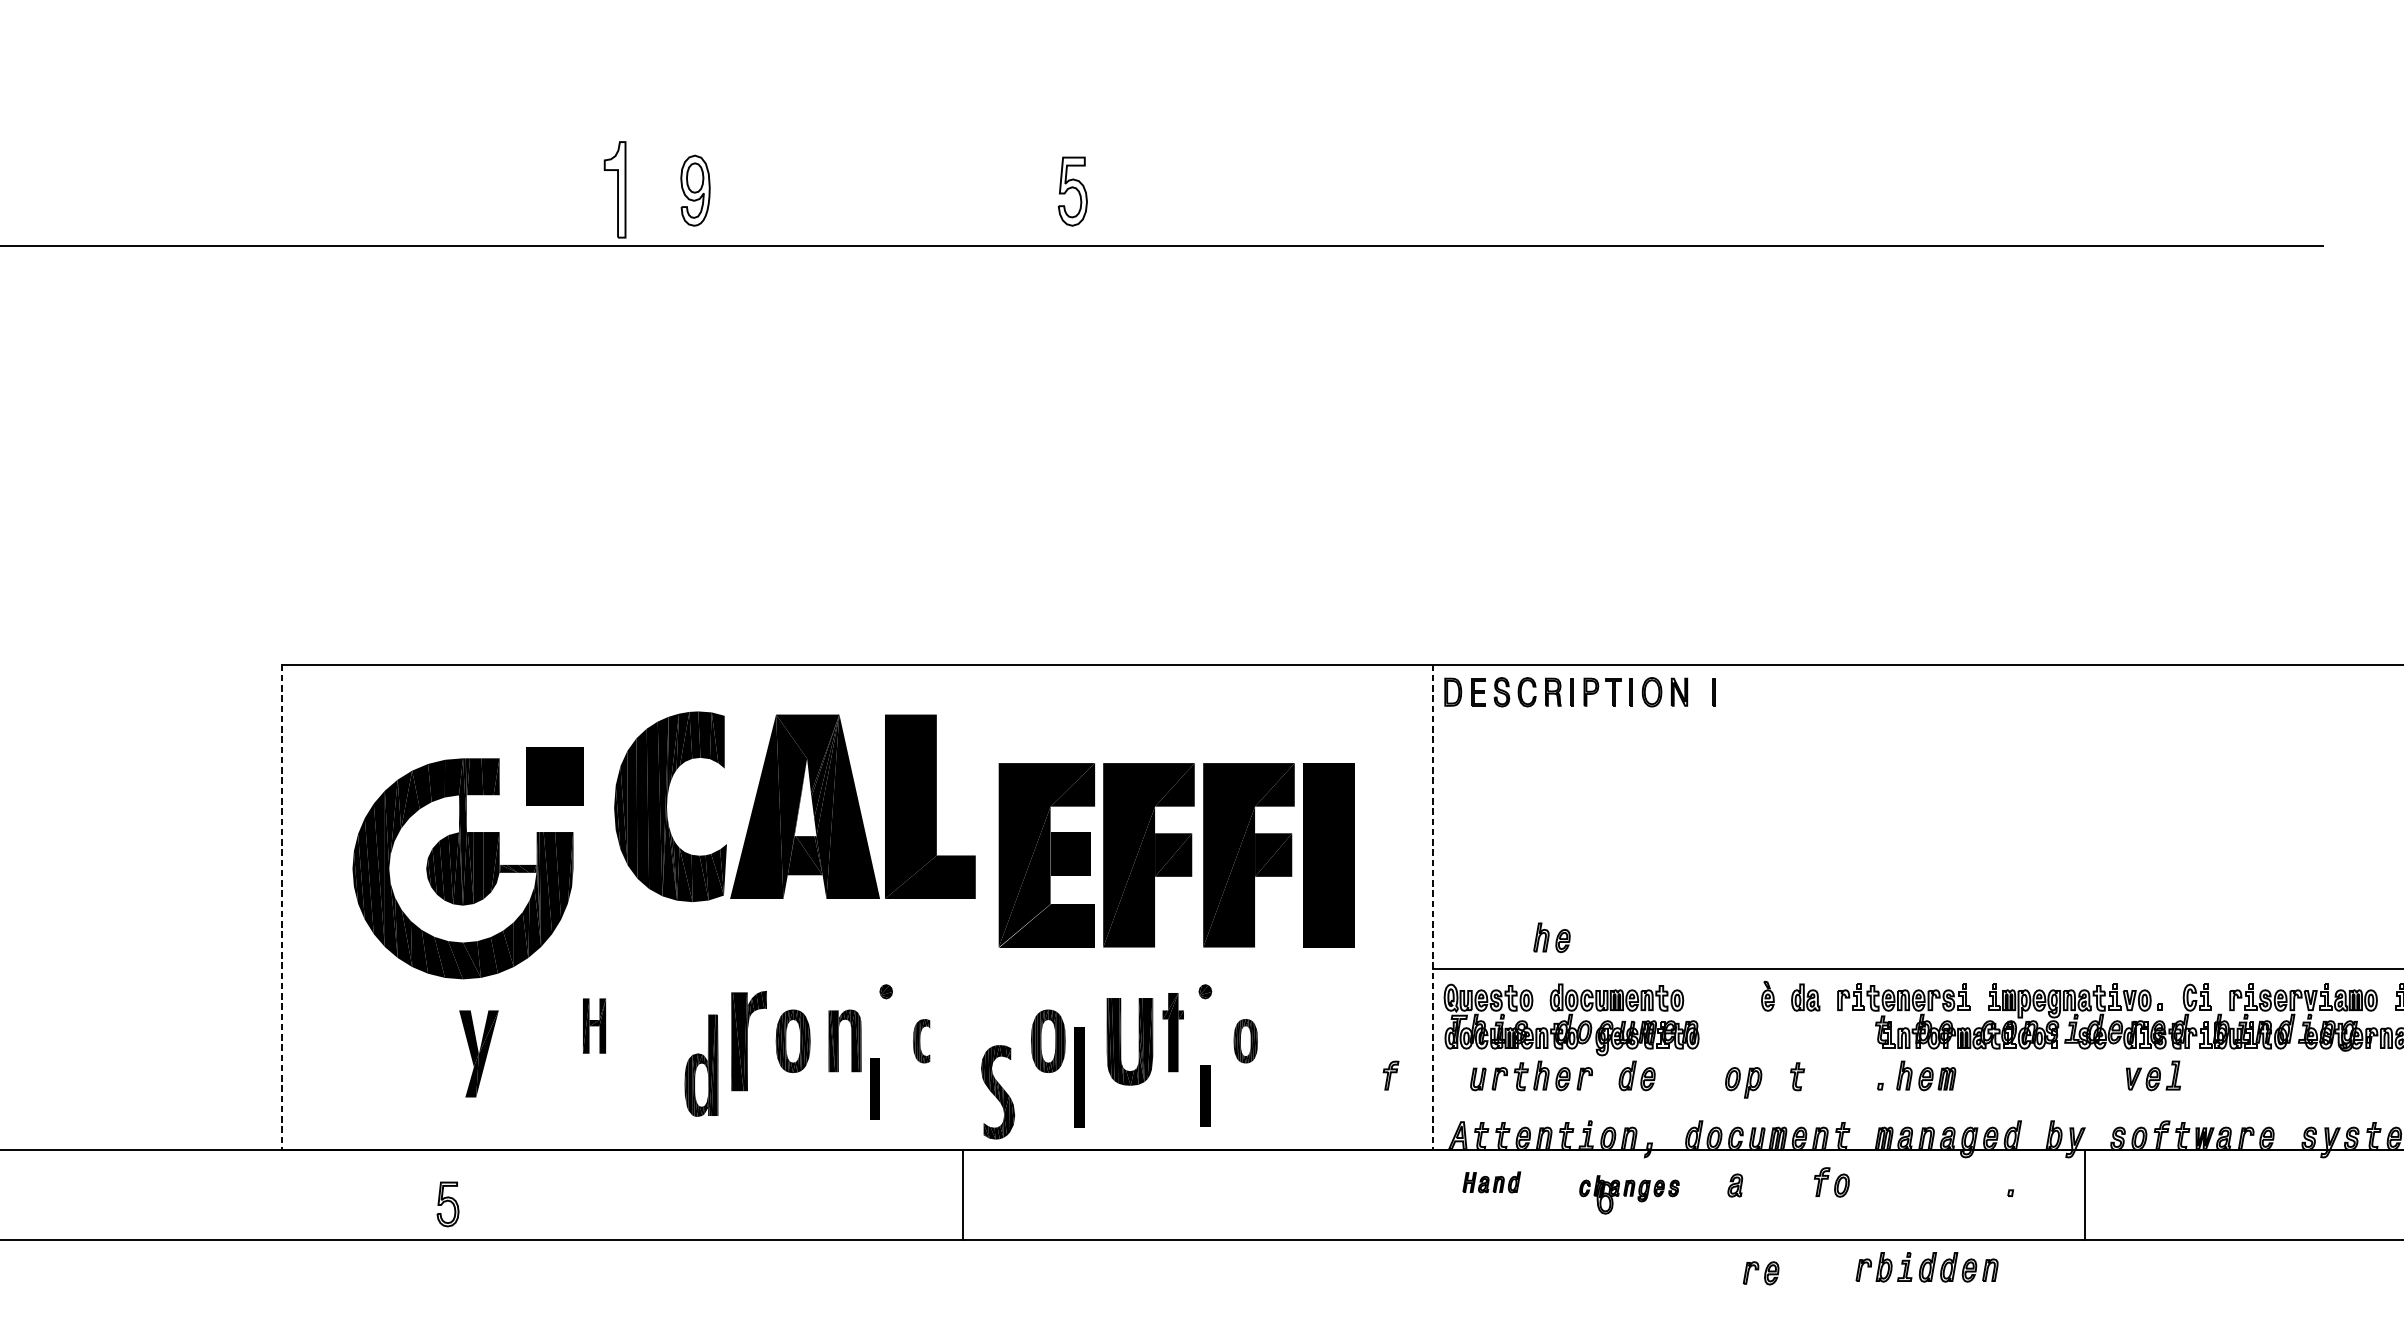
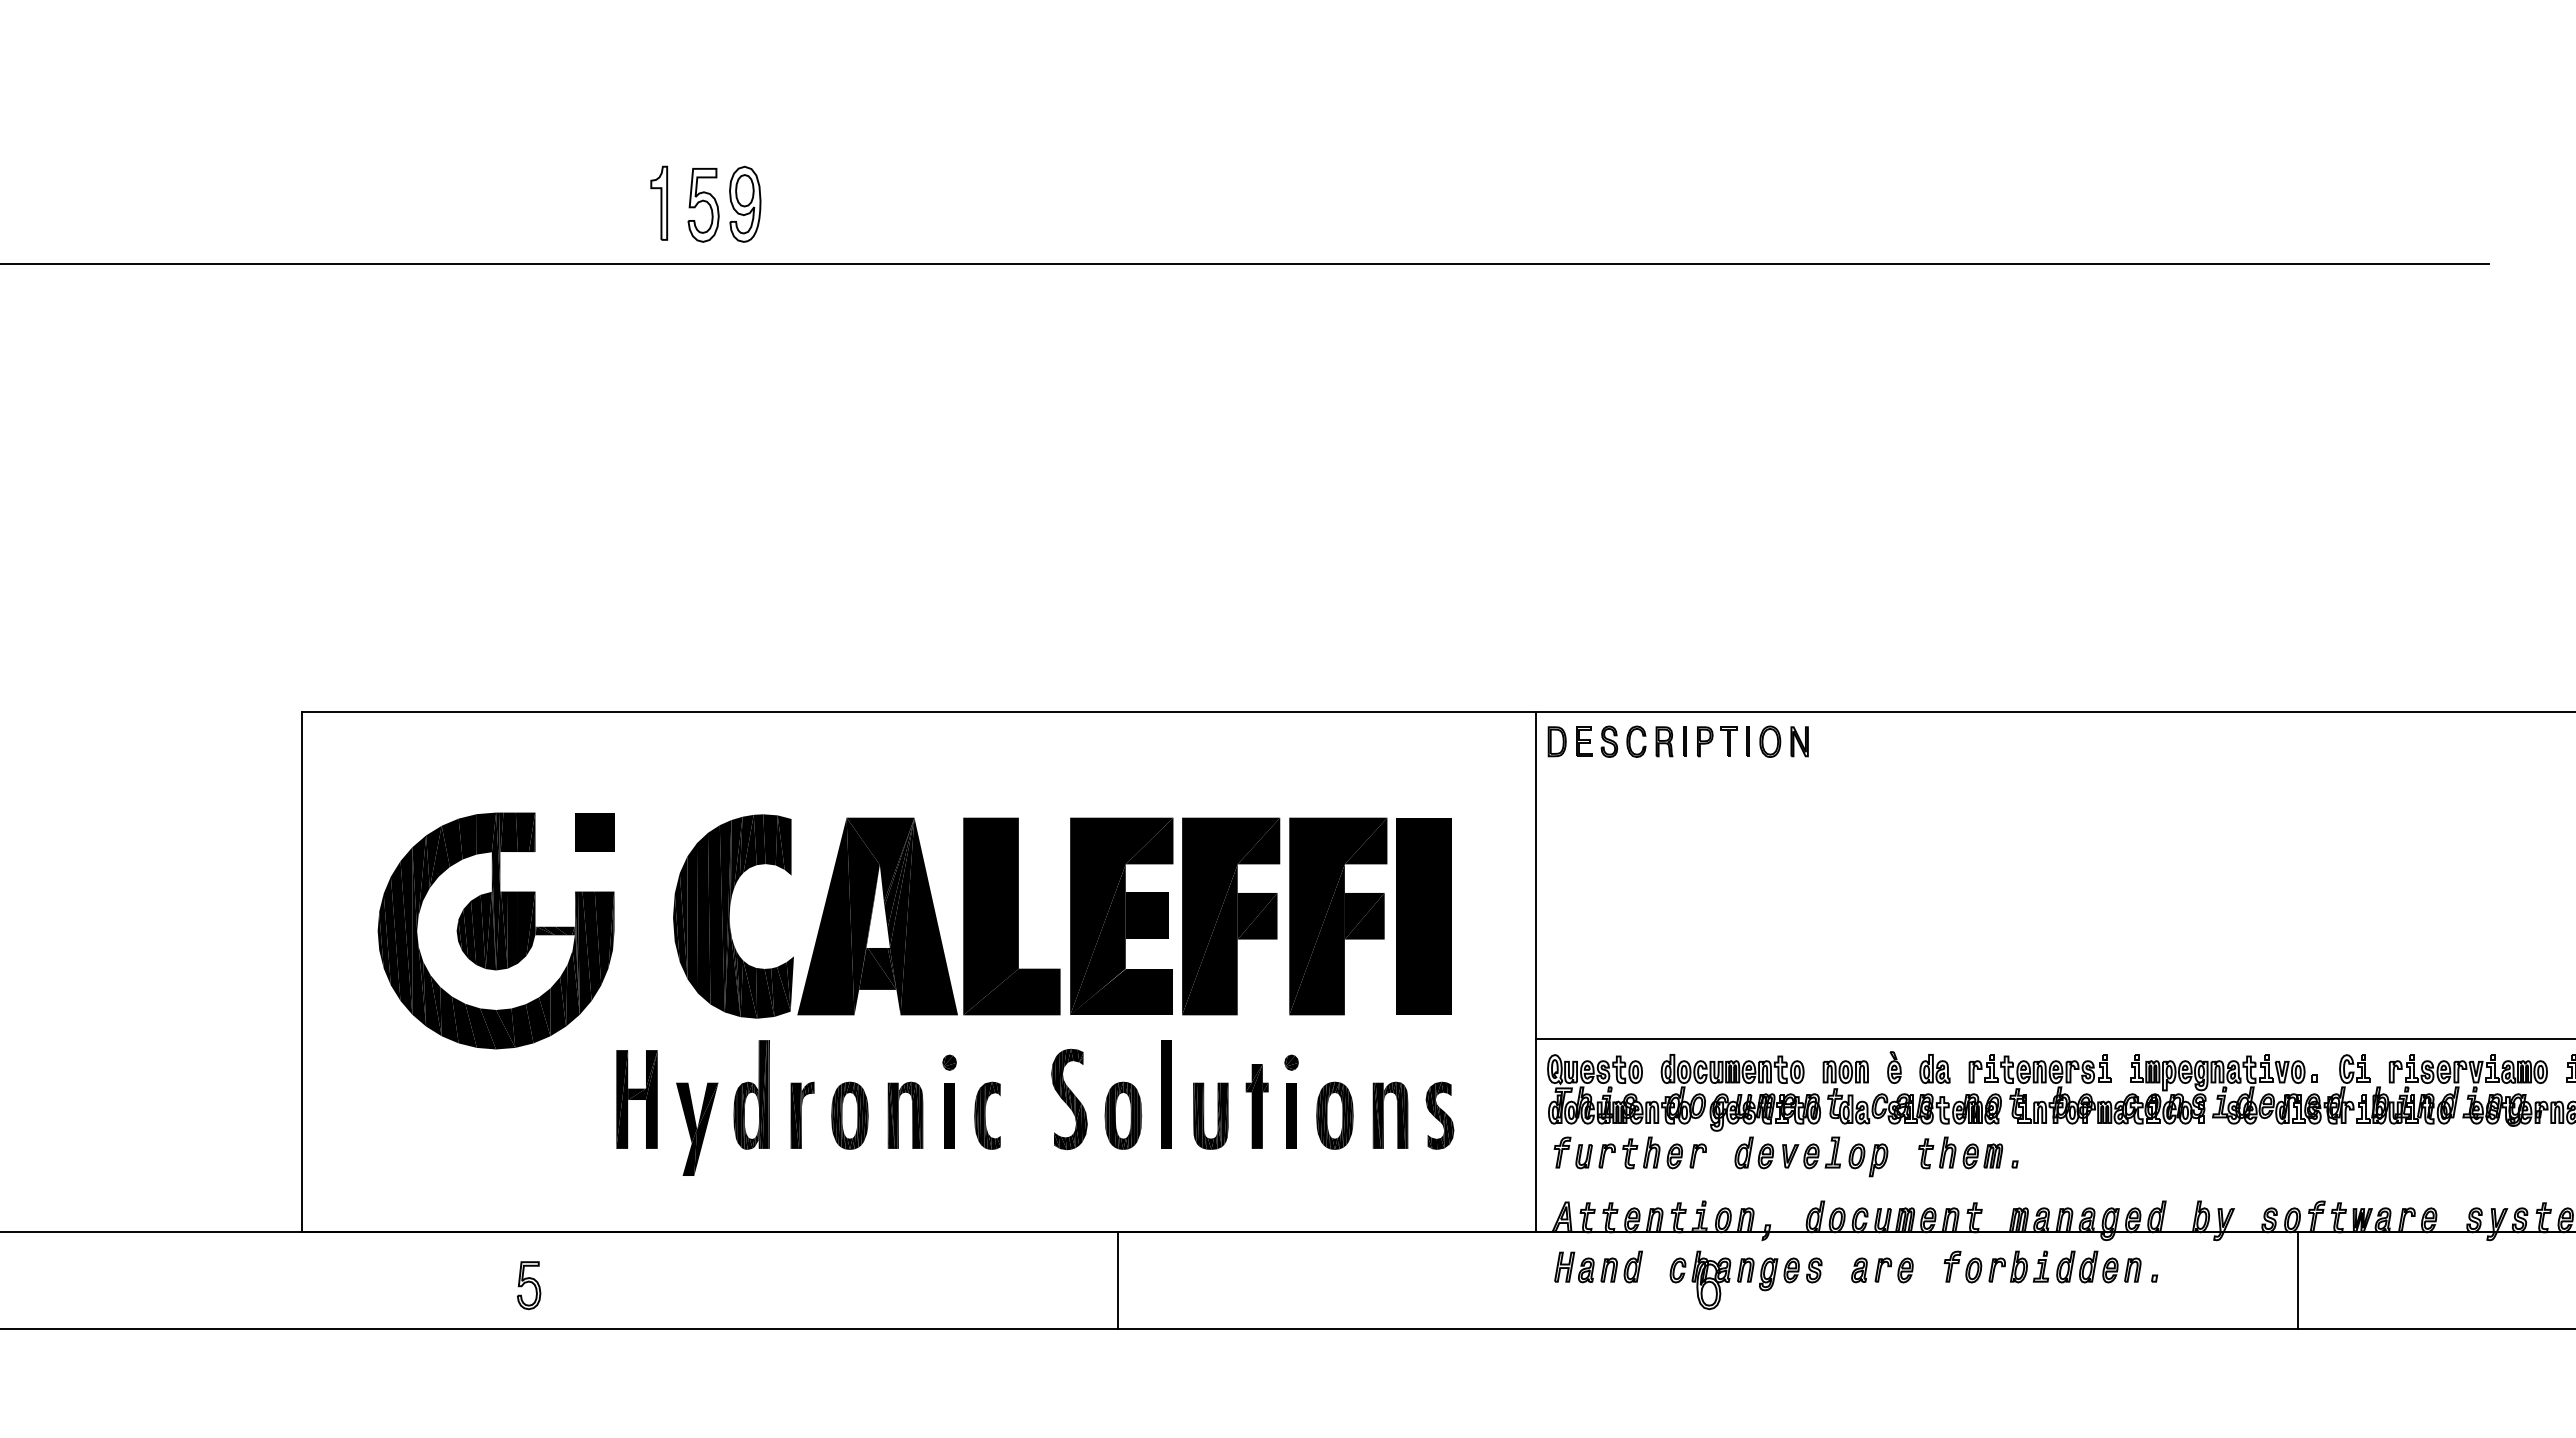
part: (615, 189) -> (659, 202), size x0.71
part: (1072, 191) -> (703, 205), moved
line: (1713, 691) -> (1836, 741), removed
part: (554, 776) -> (594, 832), size x0.62
part: (794, 806) -> (866, 916), moved
line: (281, 907) -> (301, 972), dashed -> solid
line: (1432, 907) -> (1535, 972), dashed -> solid
part: (1551, 937) -> (1662, 1004), removed
part: (1783, 1019) -> (1911, 1092), added
part: (594, 1026) -> (636, 1099), size x1.67
part: (748, 1040) -> (802, 1114), size x0.62
part: (1291, 1040) -> (1383, 1114), added
part: (921, 1041) -> (987, 1115), size x1.43
part: (1129, 1041) -> (1210, 1115), size x0.71
part: (1245, 1041) -> (1334, 1115), size x1.43
part: (1343, 1041) -> (1439, 1115), added
part: (479, 1053) -> (697, 1128), moved
part: (701, 1065) -> (751, 1094), moved
part: (1390, 1075) -> (1562, 1152), moved
part: (1926, 1075) -> (1971, 1152), moved
part: (2153, 1075) -> (1811, 1152), moved
part: (1079, 1077) -> (1166, 1094), moved
part: (874, 1088) -> (949, 1115), moved
part: (998, 1092) -> (1069, 1099), moved
part: (1205, 1096) -> (1291, 1115), moved
part: (1491, 1181) -> (1598, 1266), size x1.43
line: (963, 1194) -> (1118, 1280), moved
part: (1628, 1194) -> (1745, 1280), size x1.43
line: (2084, 1194) -> (2297, 1280), moved
part: (448, 1204) -> (529, 1285), moved
part: (1926, 1266) -> (2064, 1266), moved
part: (1760, 1273) -> (1893, 1270), moved

